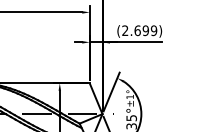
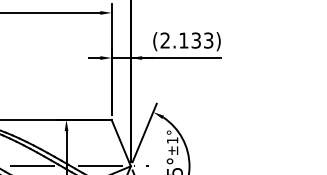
text: (145, 30) -> (195, 40), (2.699) -> (2.133)

